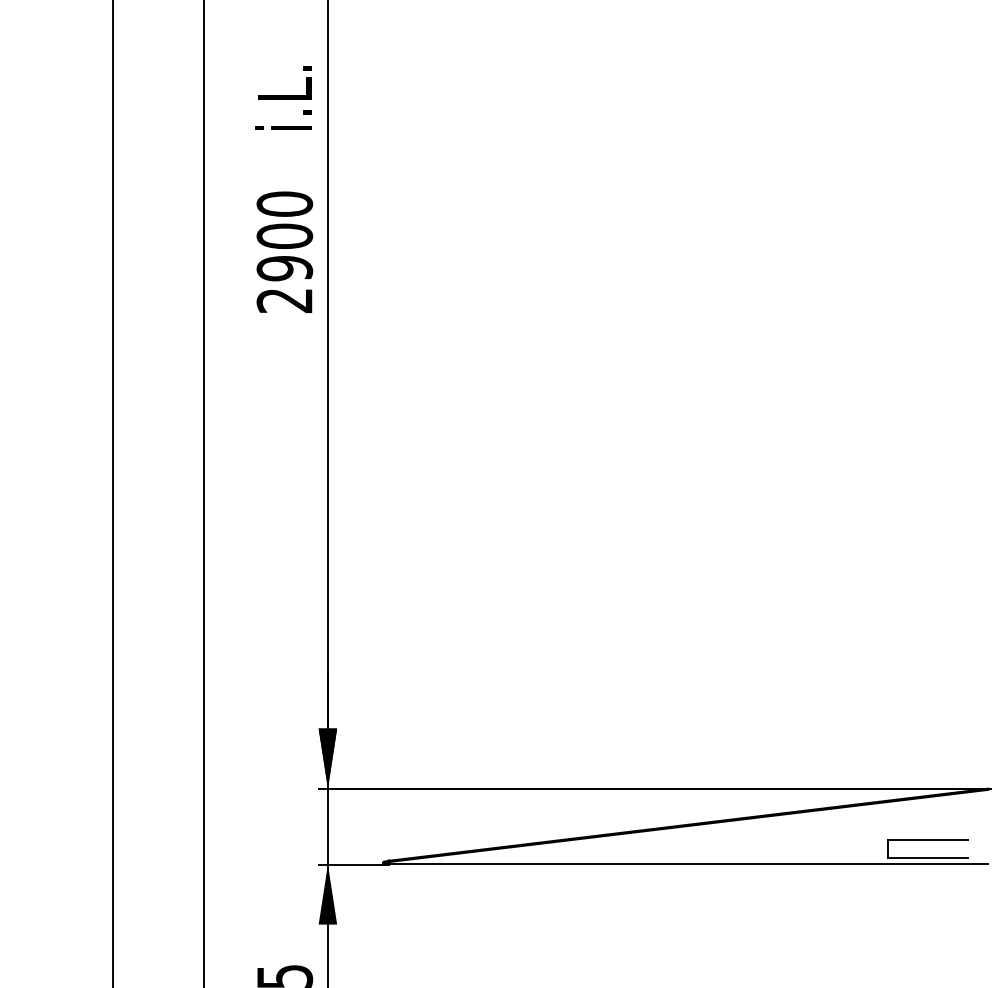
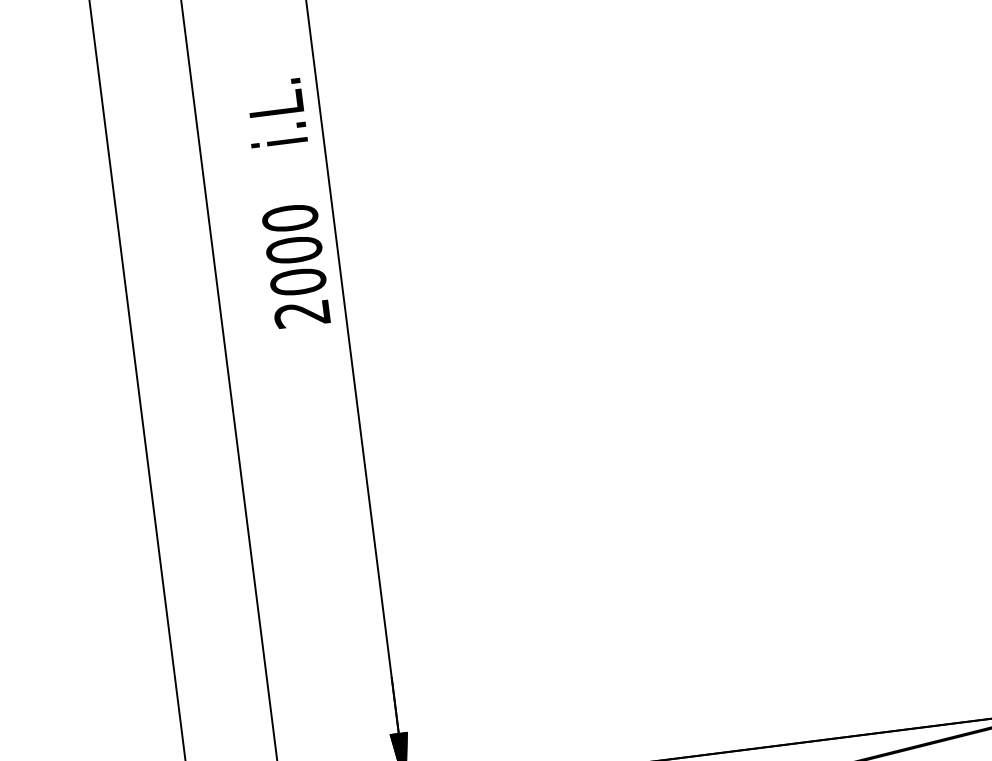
text: (284, 268) -> (297, 282), 2900 -> 2000

